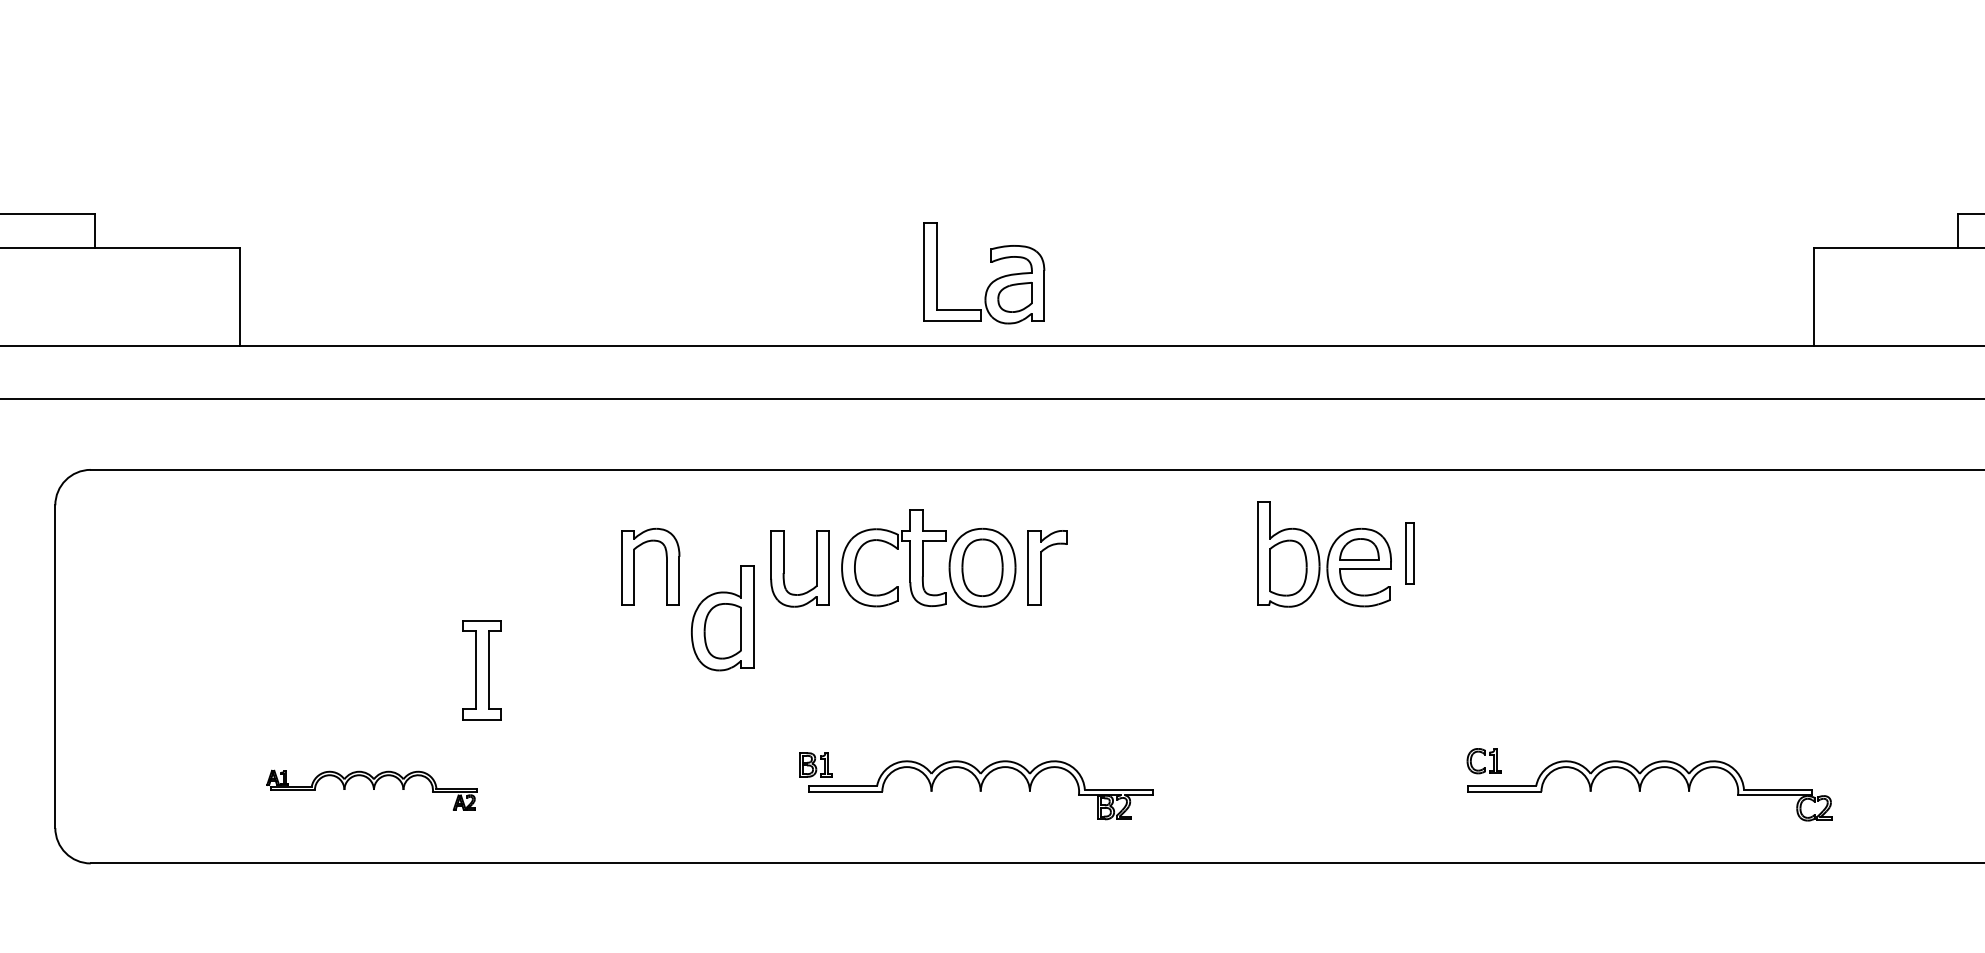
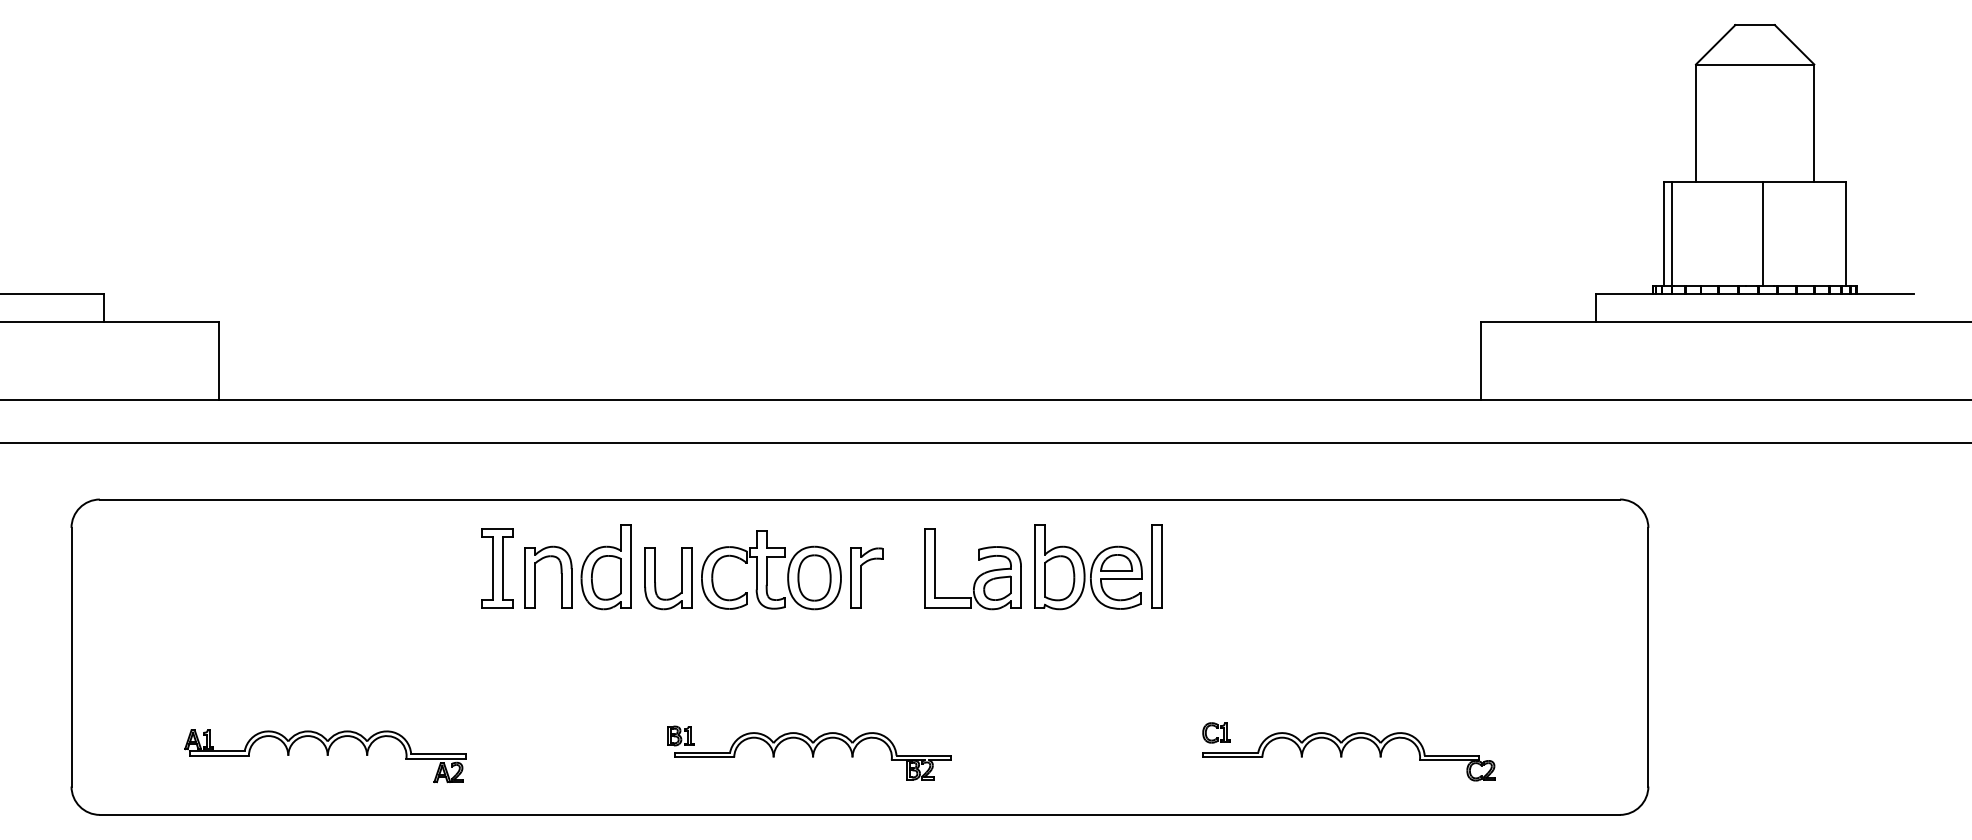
part: (989, 282) -> (977, 576), moved
part: (1409, 553) -> (1156, 566), size x1.67
part: (721, 618) -> (605, 567), moved
part: (482, 670) -> (497, 568), moved
part: (372, 790) -> (325, 756), size x1.67

